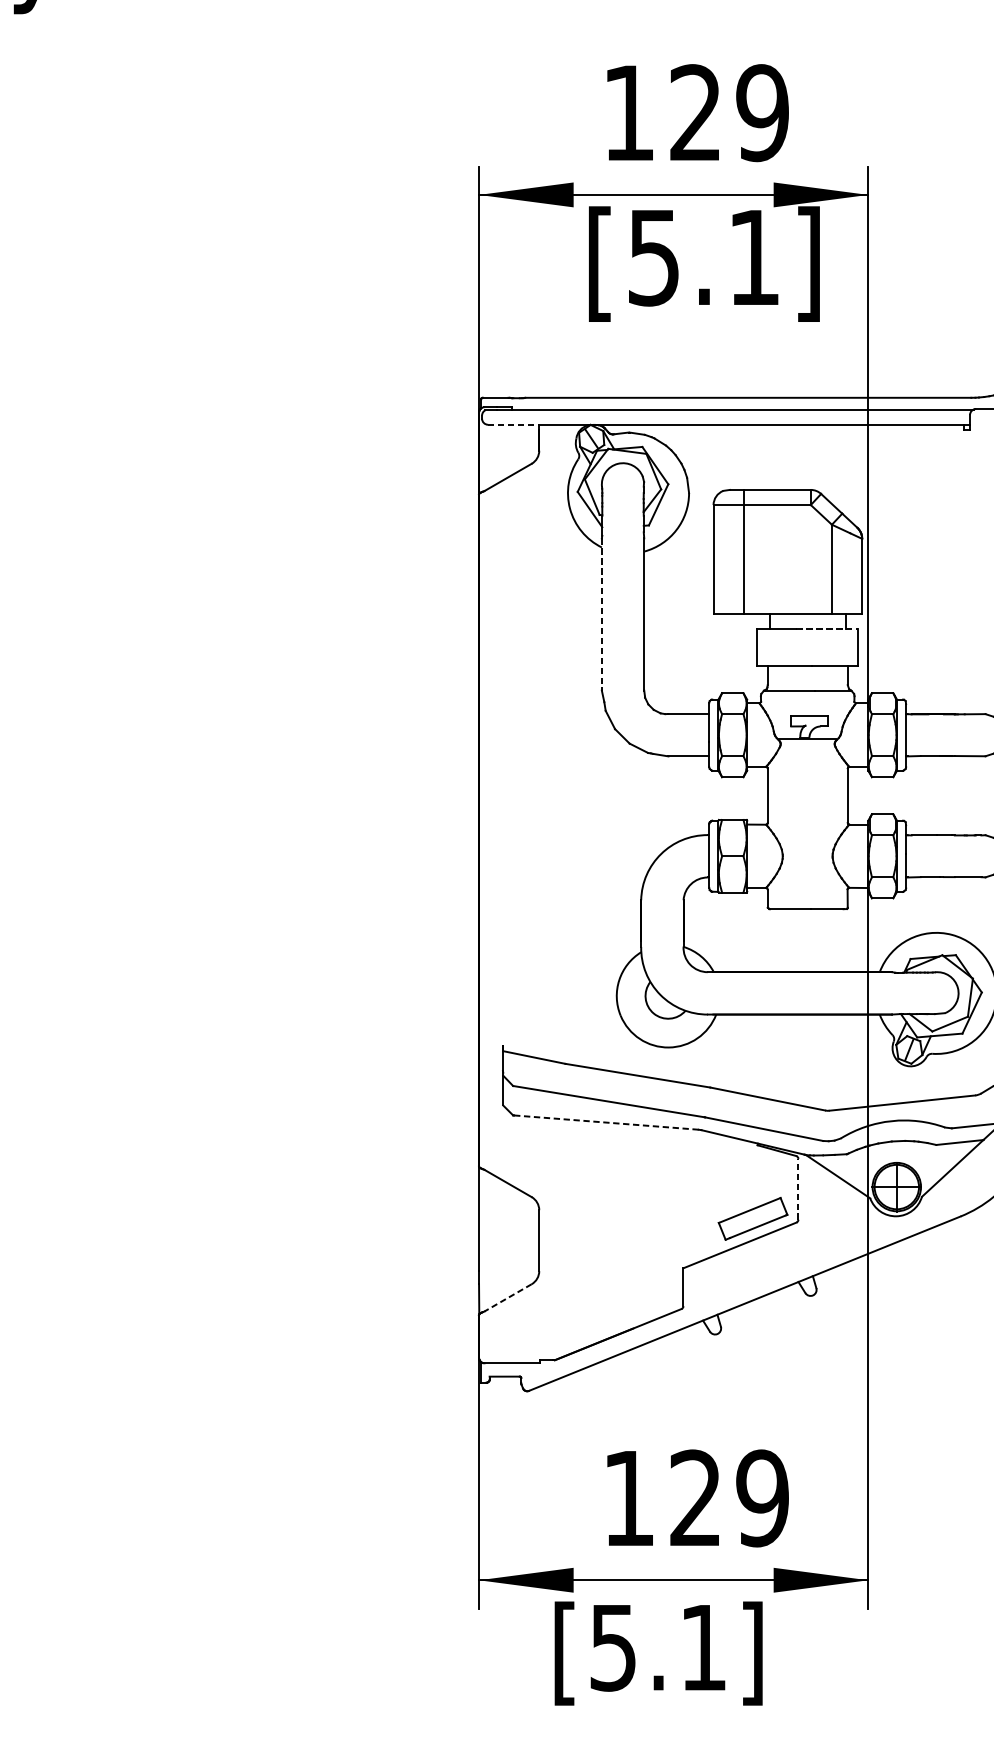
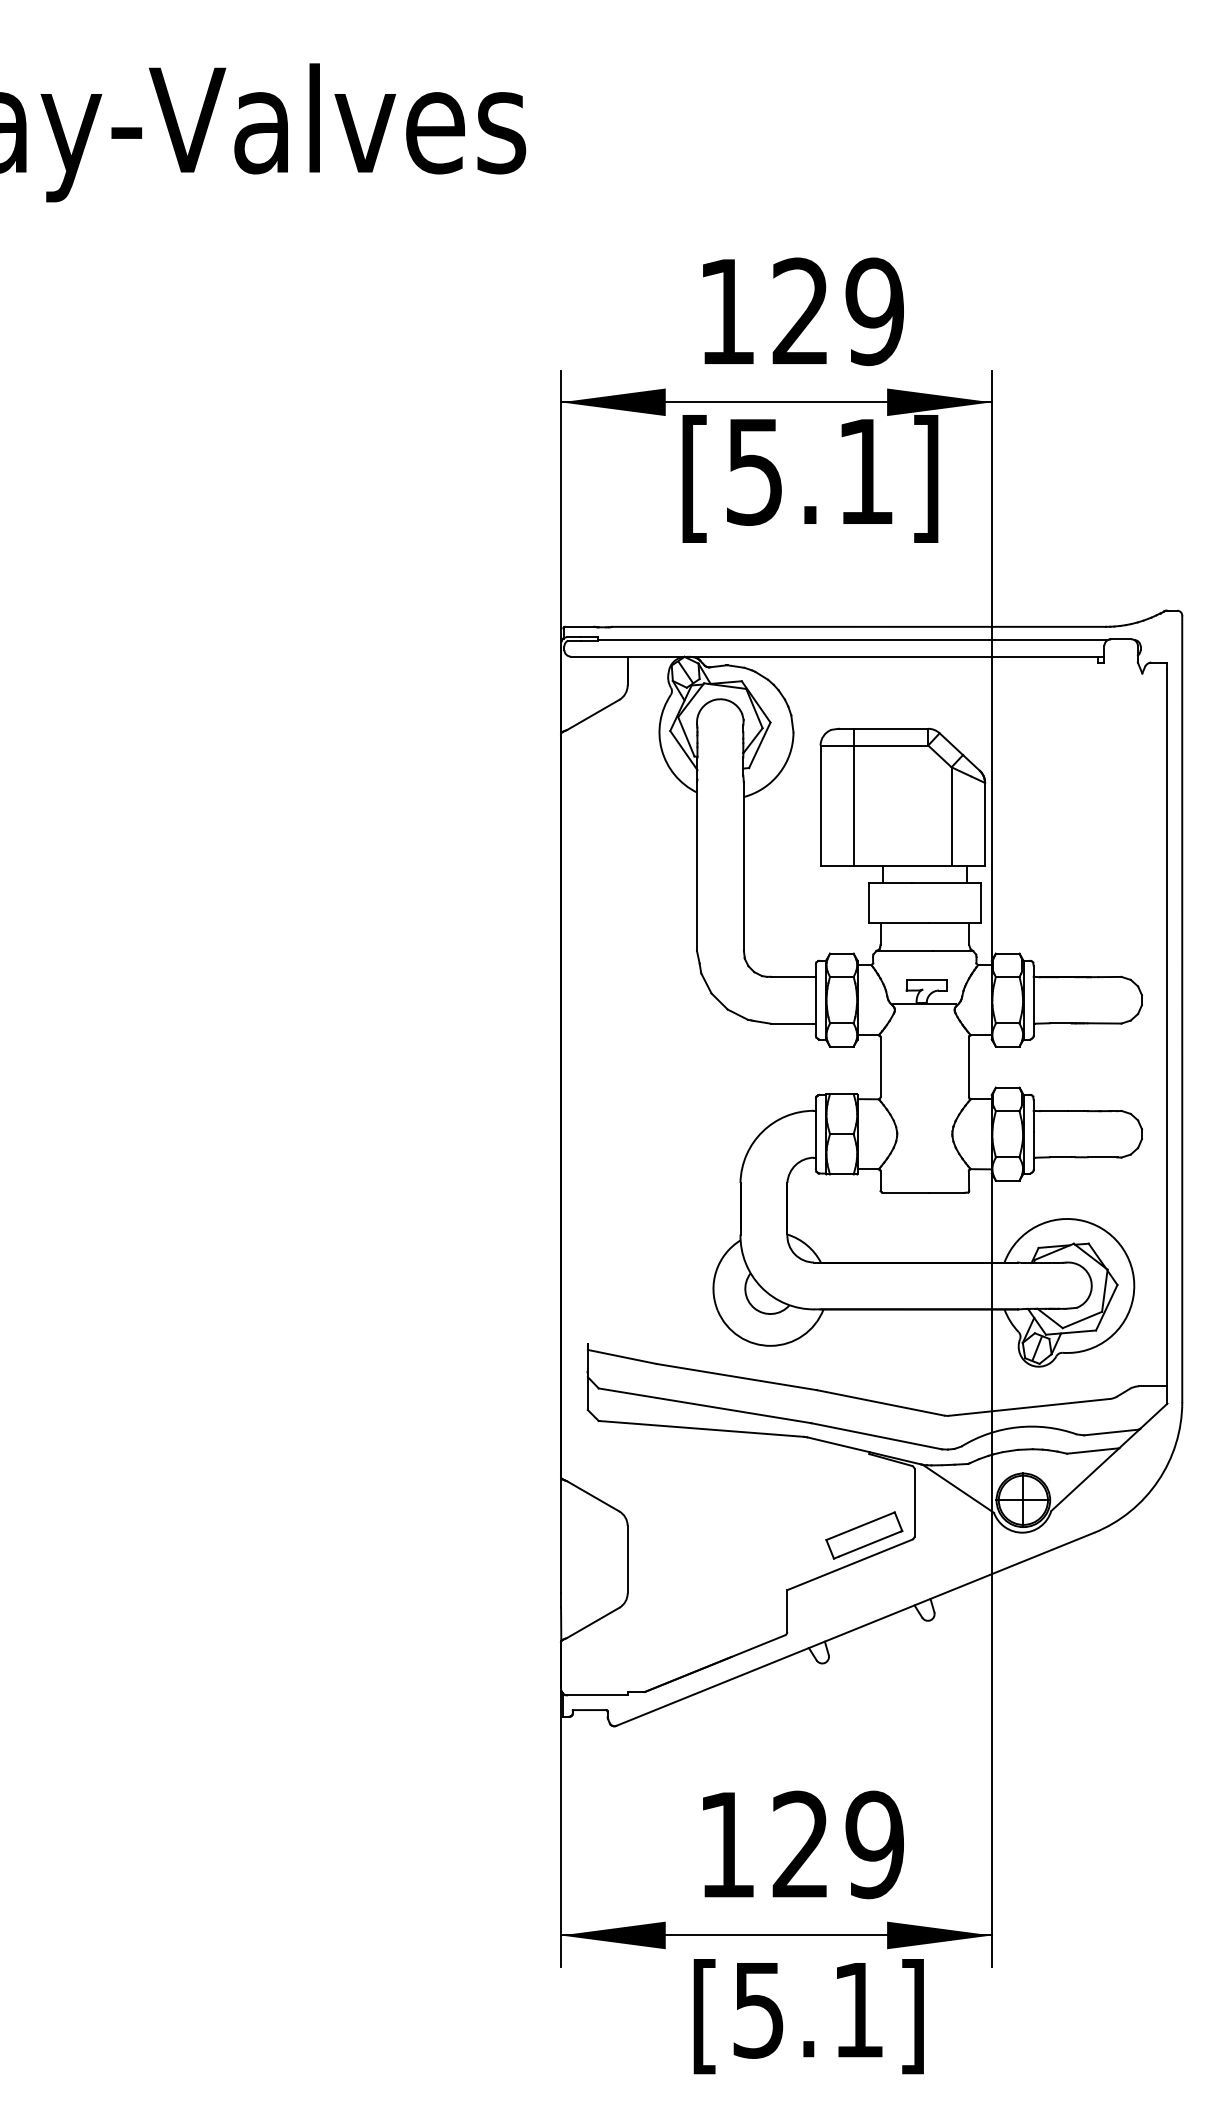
line: (513, 424) -> (599, 656), dashed -> solid
line: (601, 615) -> (696, 867), dashed -> solid
line: (828, 628) -> (947, 882), dashed -> solid
line: (605, 1122) -> (701, 1428), dashed -> solid
line: (798, 1189) -> (914, 1502), dashed -> solid
line: (507, 1298) -> (592, 1623), dashed -> solid
text: (658, 1653) -> (808, 2016), moved

